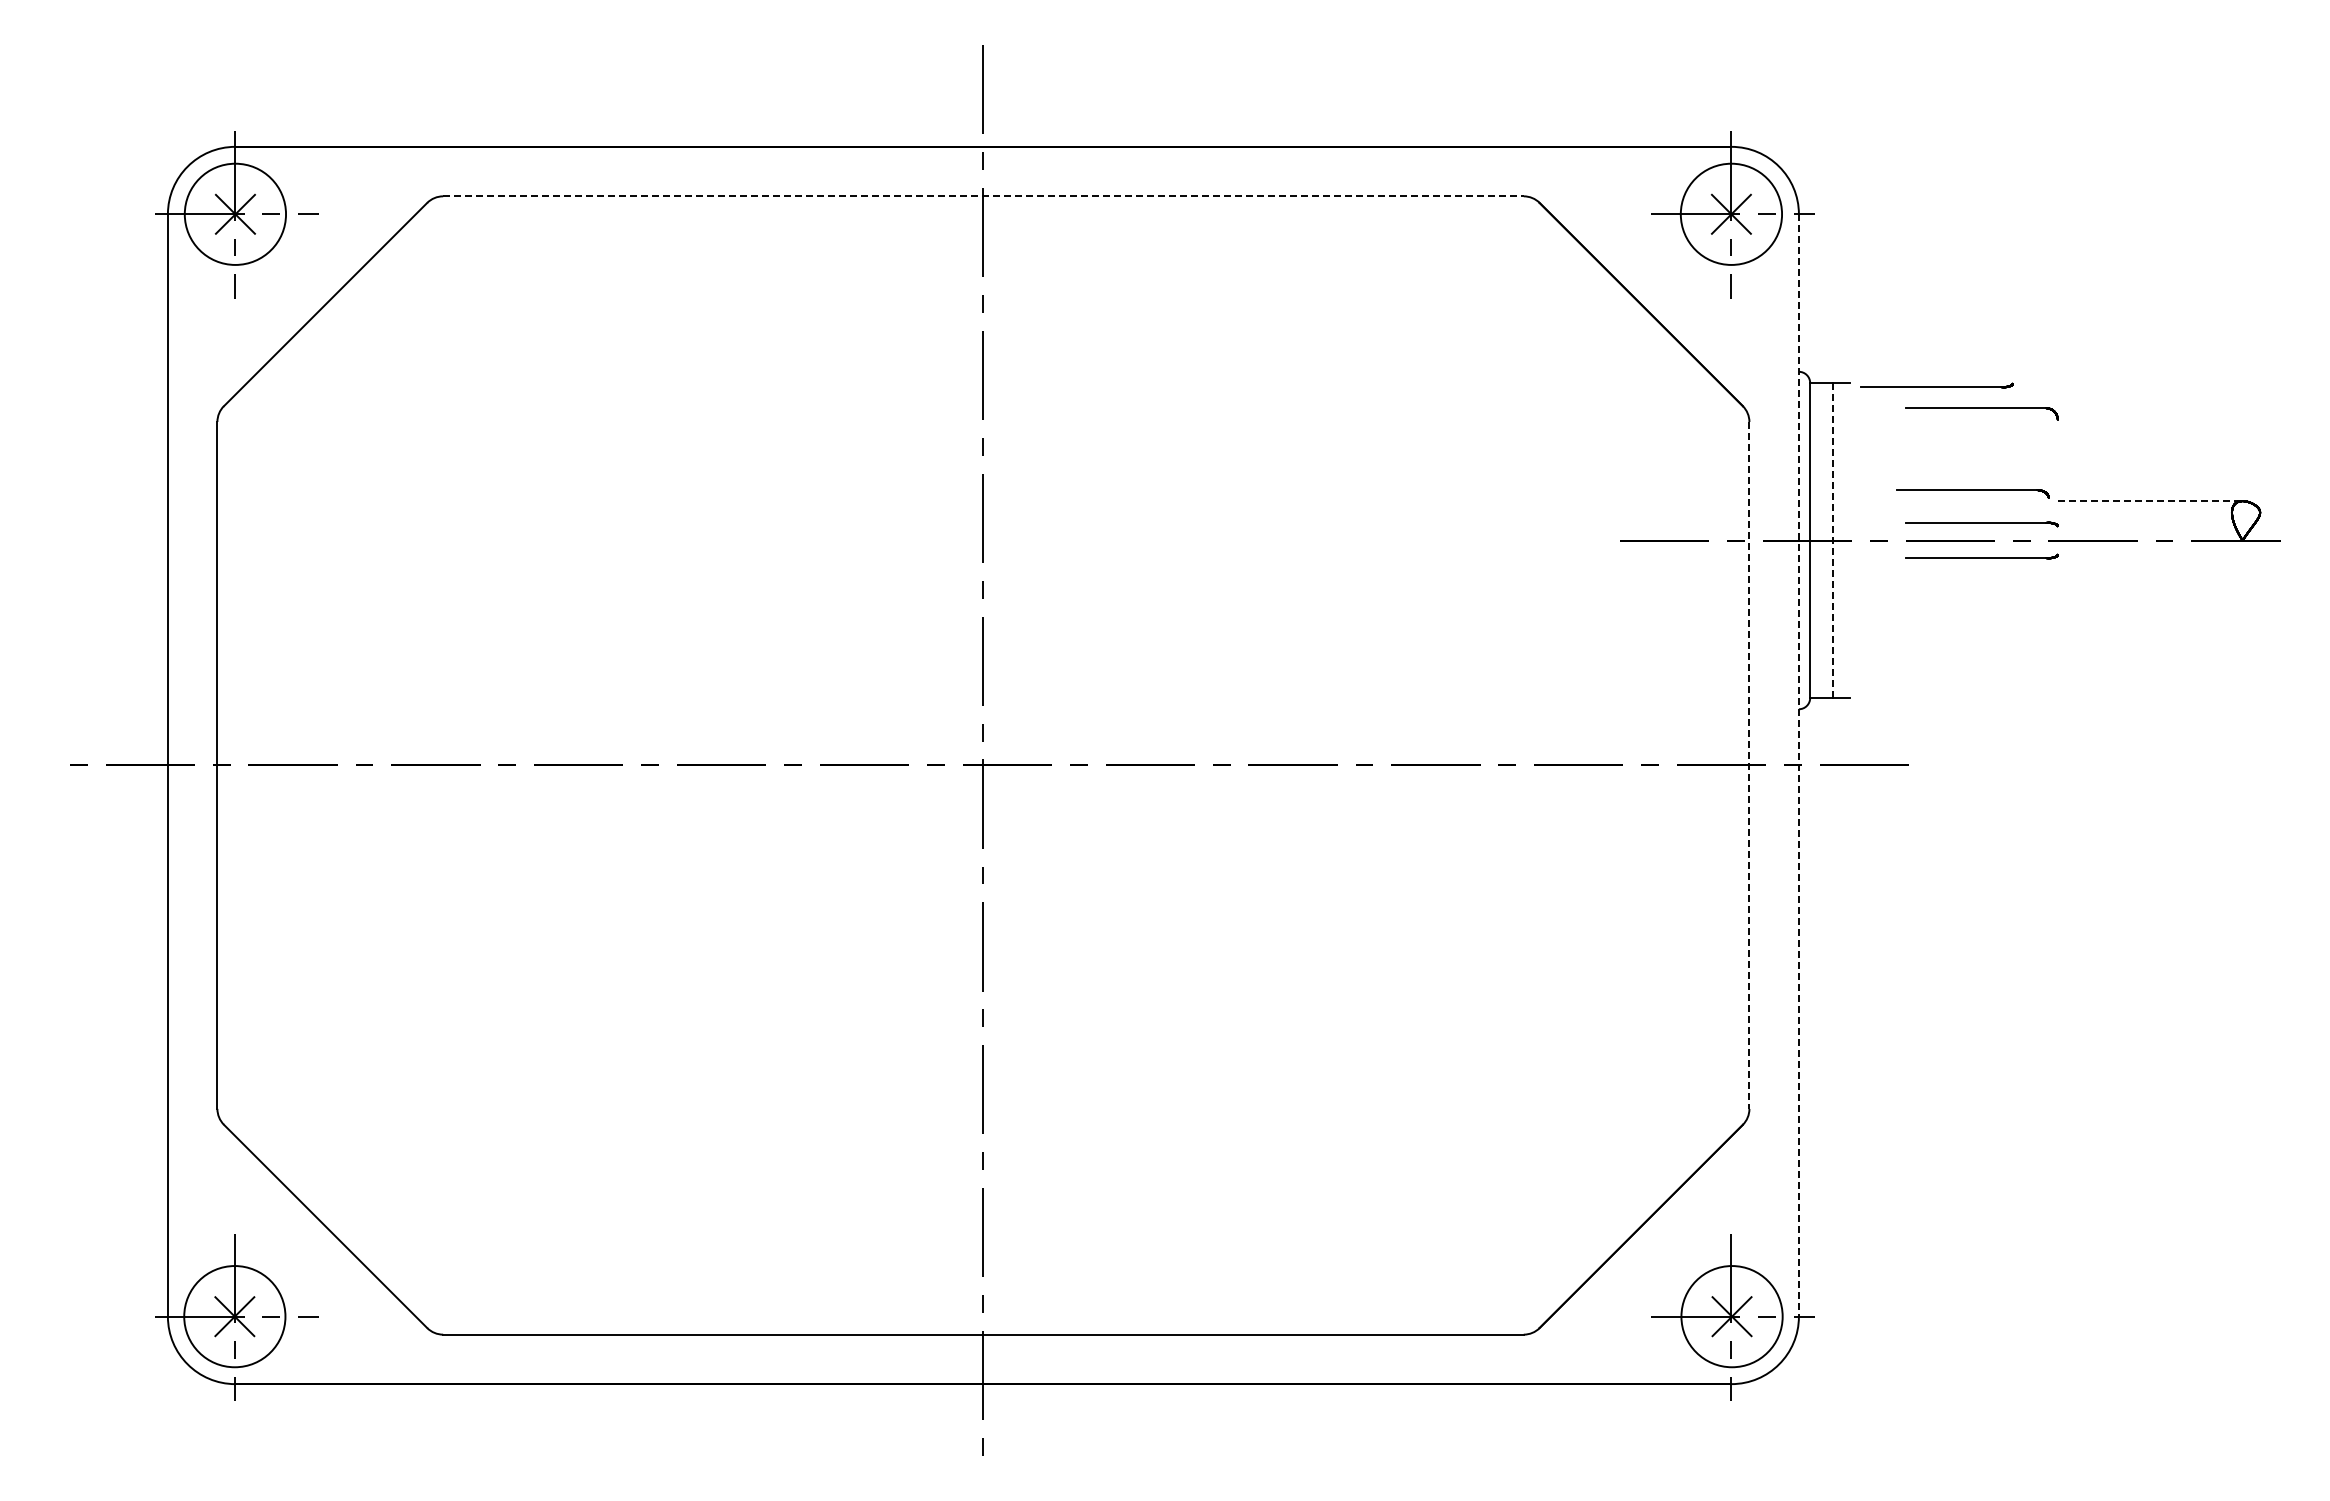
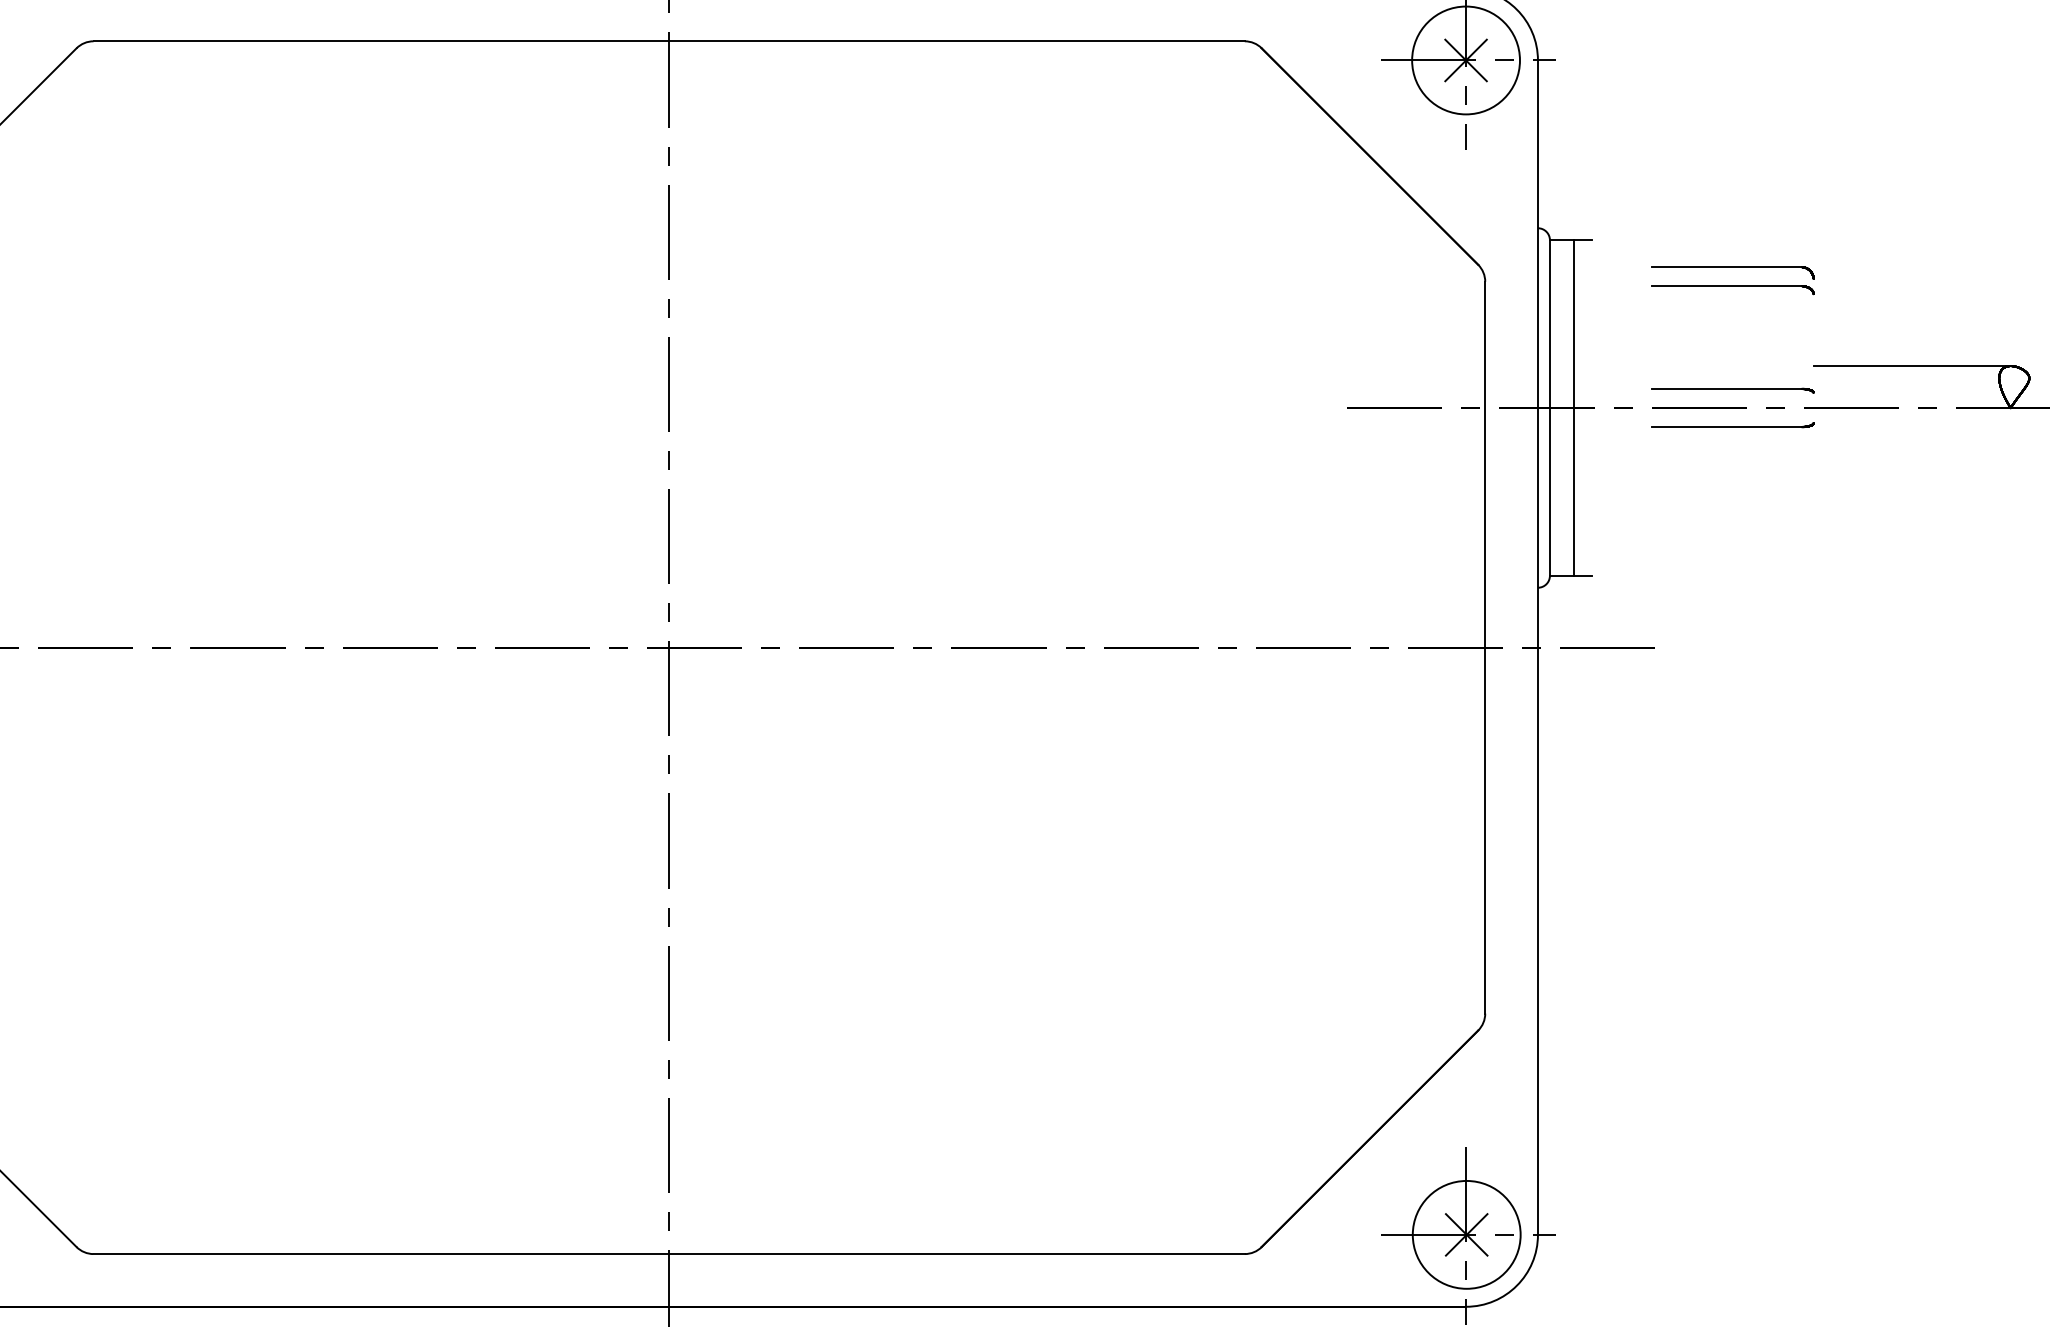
line: (983, 196) -> (669, 41), dashed -> solid
part: (1936, 385) -> (1684, 242), removed
part: (1972, 493) -> (1732, 289), moved
line: (2150, 501) -> (1912, 366), dashed -> solid
line: (1832, 540) -> (1573, 407), dashed -> solid
line: (1749, 766) -> (1485, 648), dashed -> solid
line: (1798, 766) -> (1537, 648), dashed -> solid

